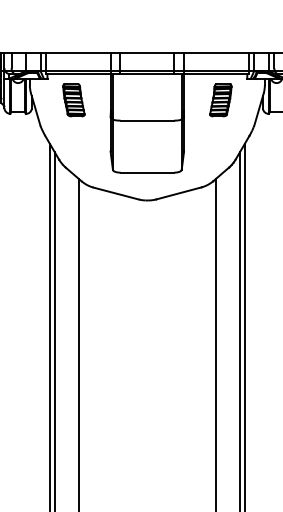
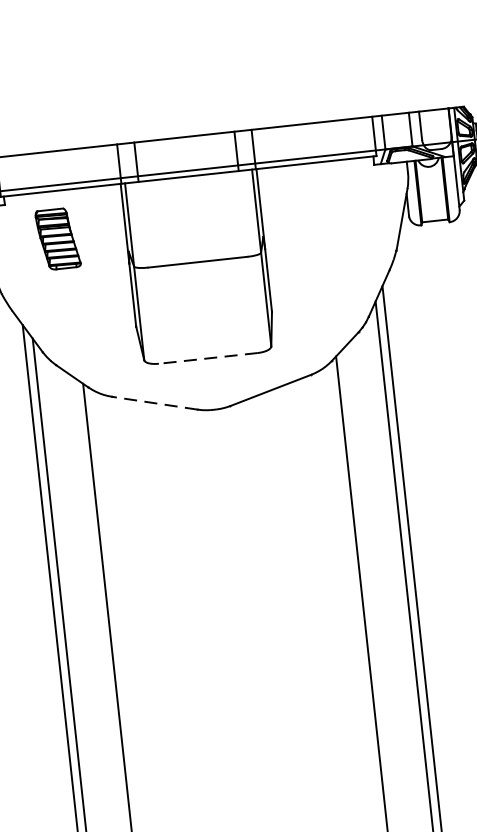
part: (220, 100) -> (329, 210), removed
line: (147, 172) -> (208, 358), solid -> dashed
line: (115, 193) -> (153, 403), solid -> dashed

